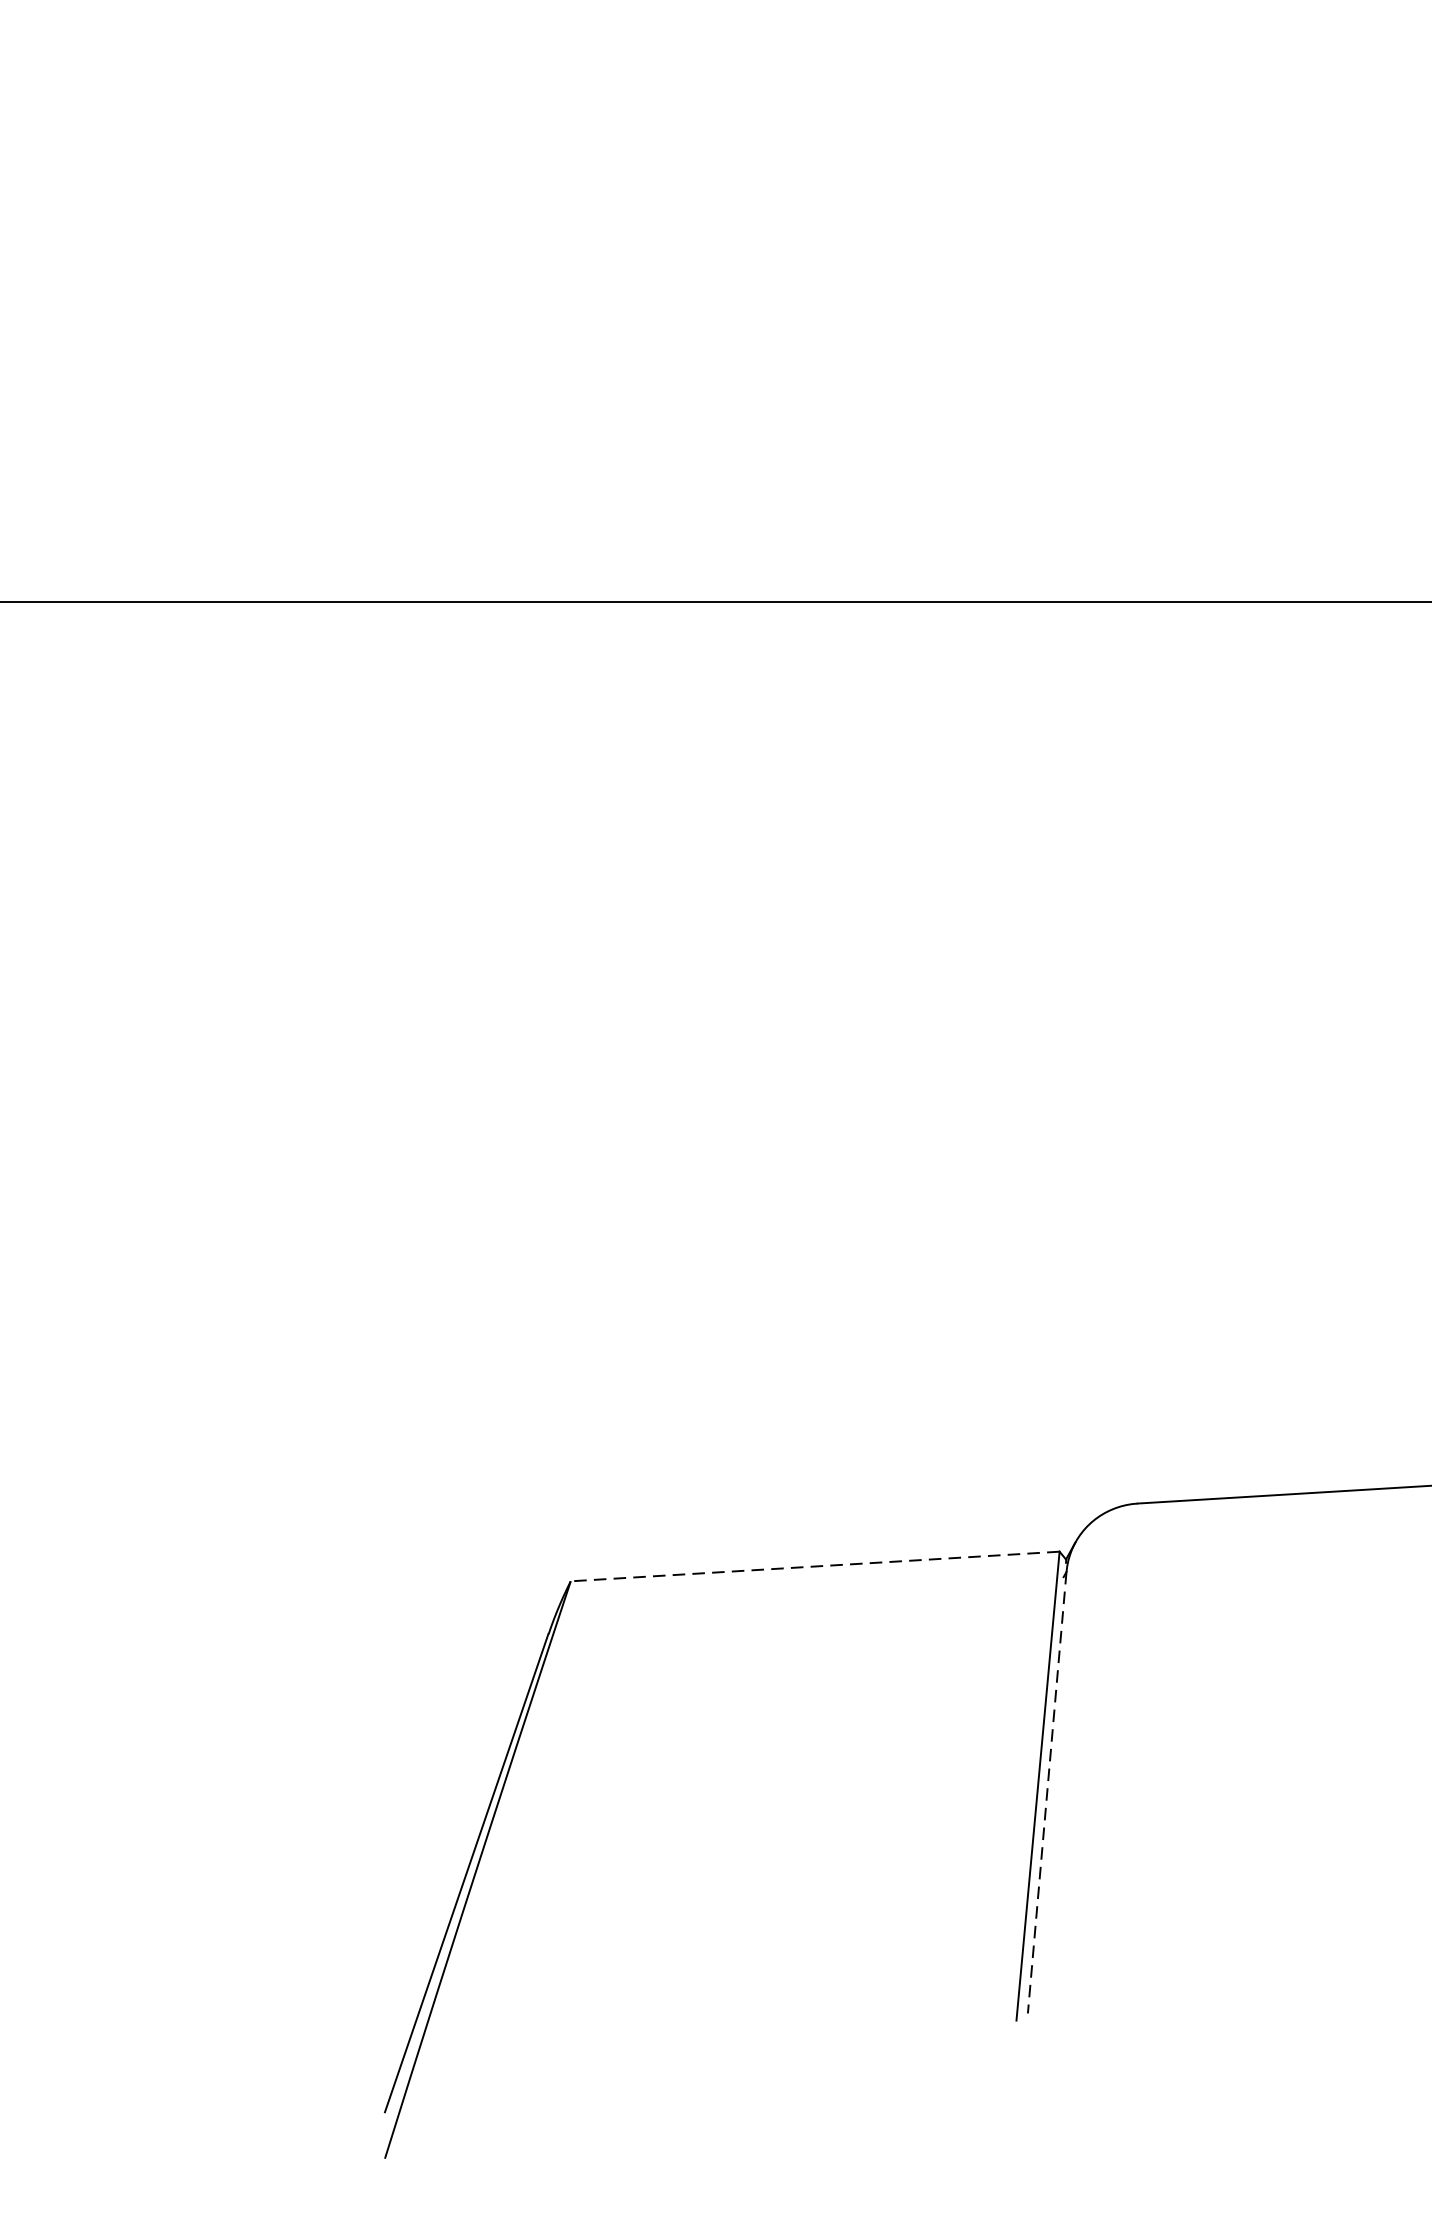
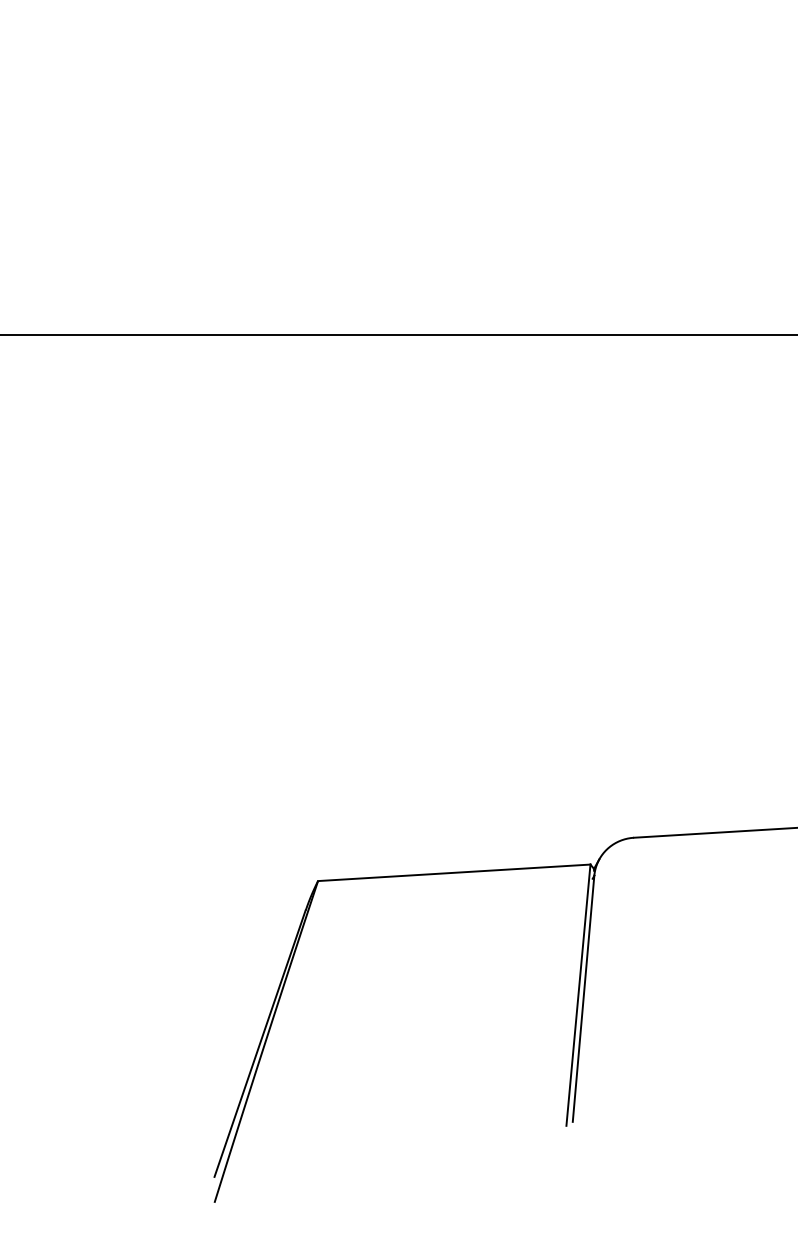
line: (813, 1565) -> (453, 872), dashed -> solid
line: (1047, 1792) -> (583, 998), dashed -> solid

